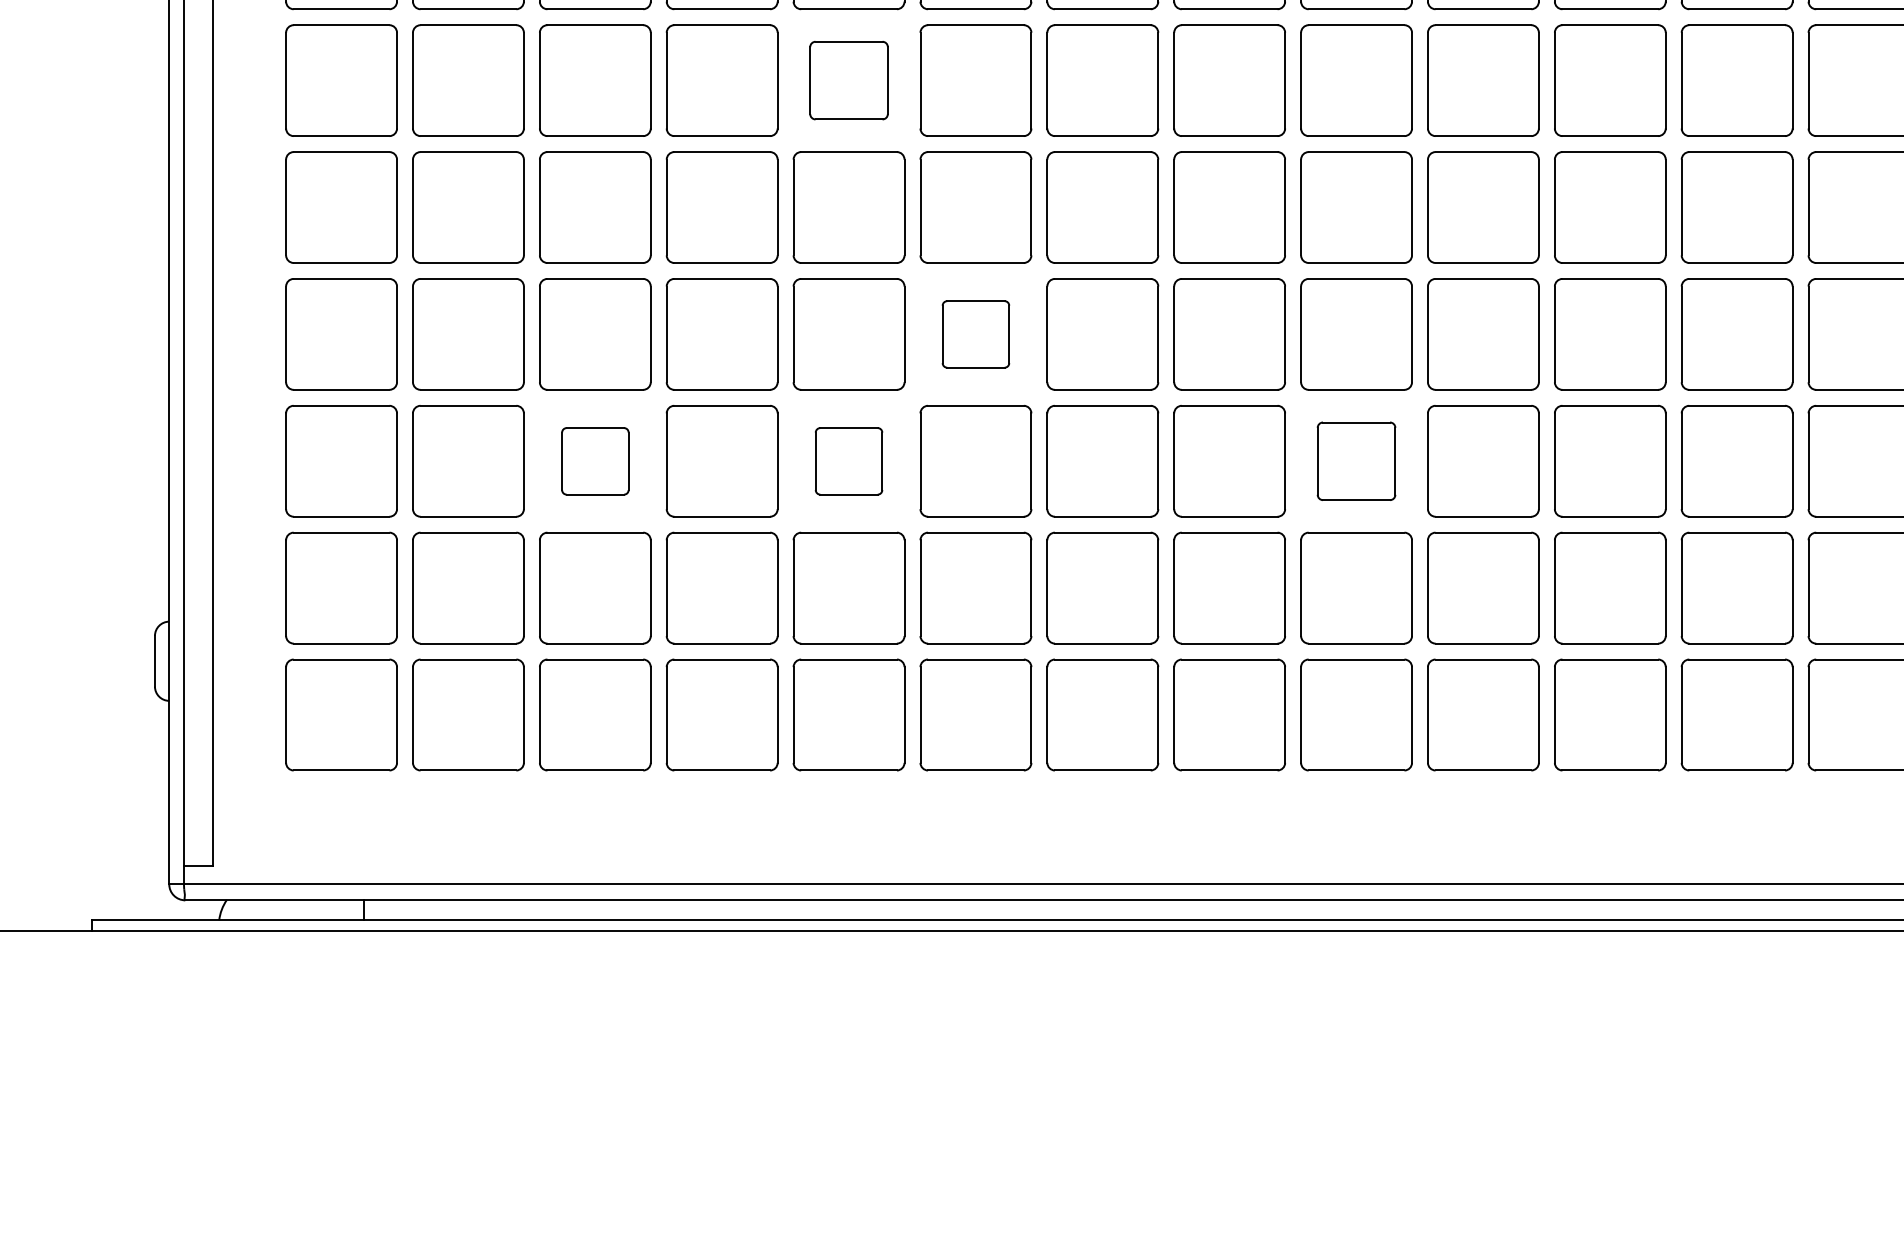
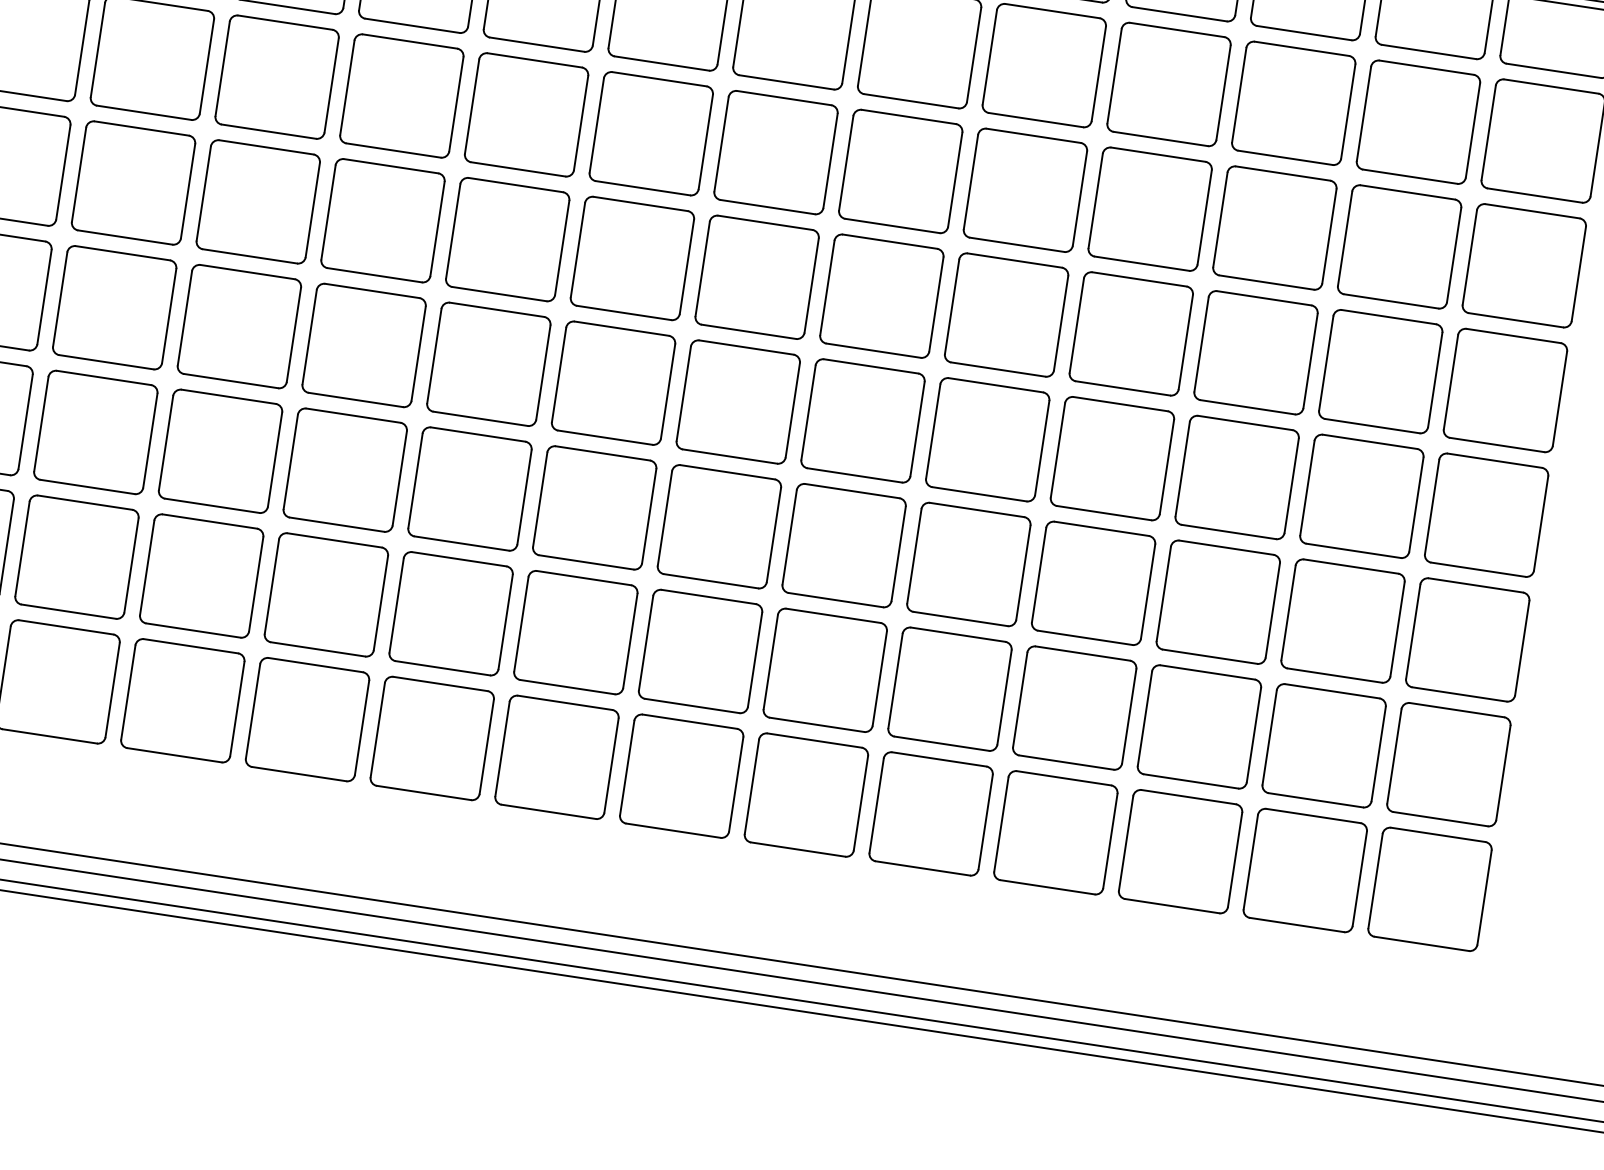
part: (848, 80) -> (526, 114), size x1.43
part: (975, 334) -> (613, 383), size x1.67
part: (595, 461) -> (220, 451), size x1.67
part: (848, 461) -> (469, 489), size x1.67
part: (1356, 461) -> (968, 564), size x1.43

